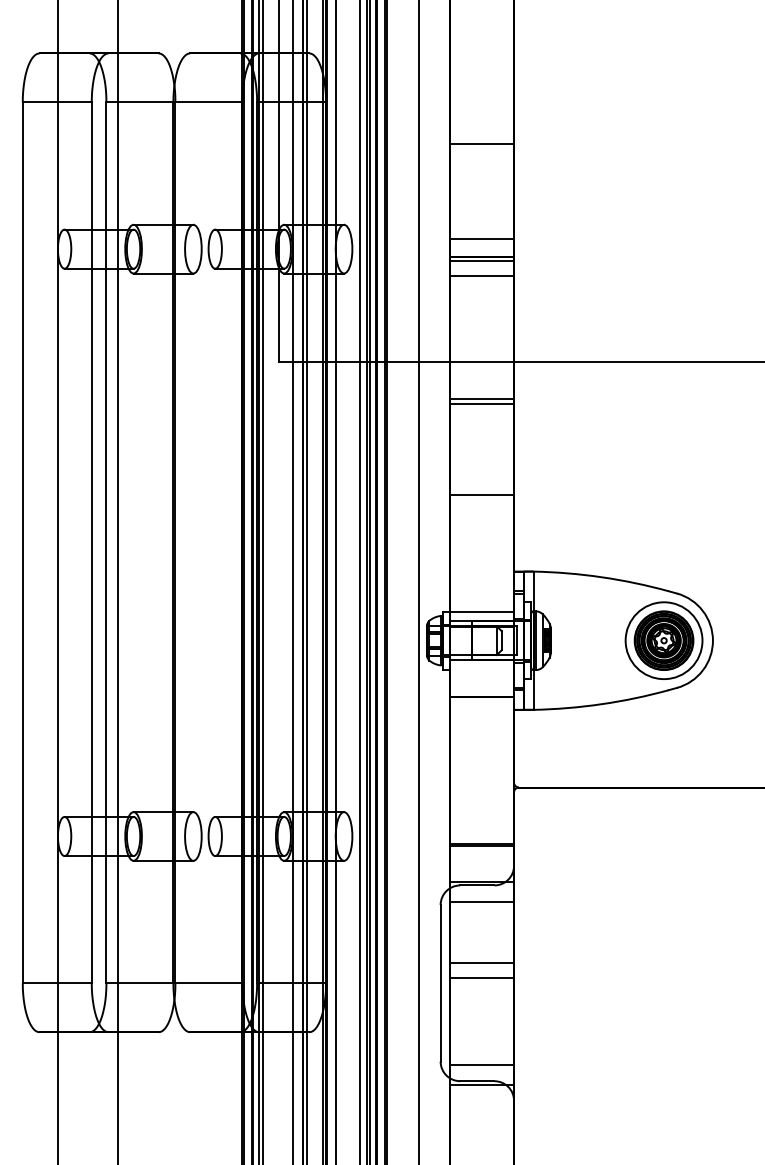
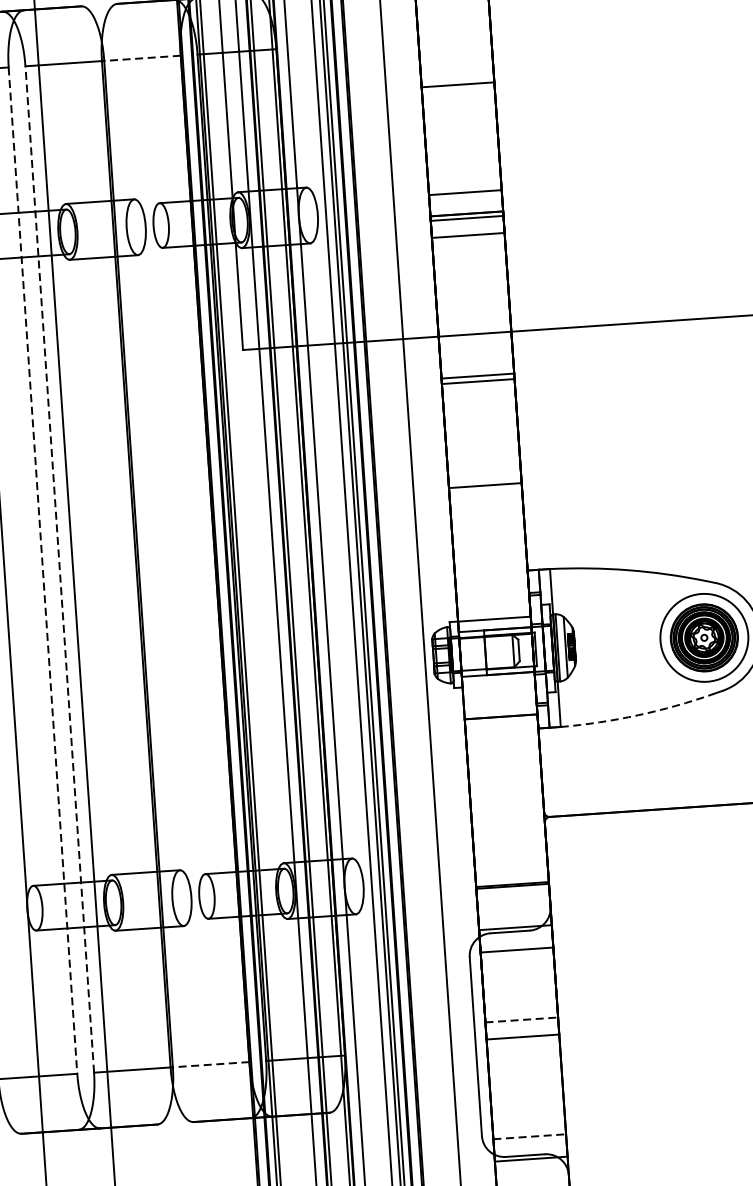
line: (207, 102) -> (140, 58), solid -> dashed
line: (106, 542) -> (59, 569), solid -> dashed
line: (91, 543) -> (42, 571), solid -> dashed
arc: (601, 704) -> (637, 715), solid -> dashed
line: (482, 962) -> (522, 1019), solid -> dashed
line: (207, 983) -> (209, 1065), solid -> dashed
line: (482, 1065) -> (530, 1137), solid -> dashed

